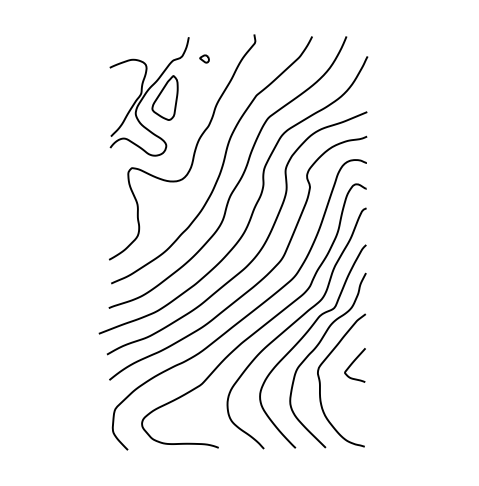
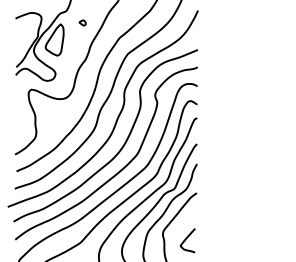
part: (204, 58) -> (82, 22), moved
curve: (353, 363) -> (186, 239), moved

